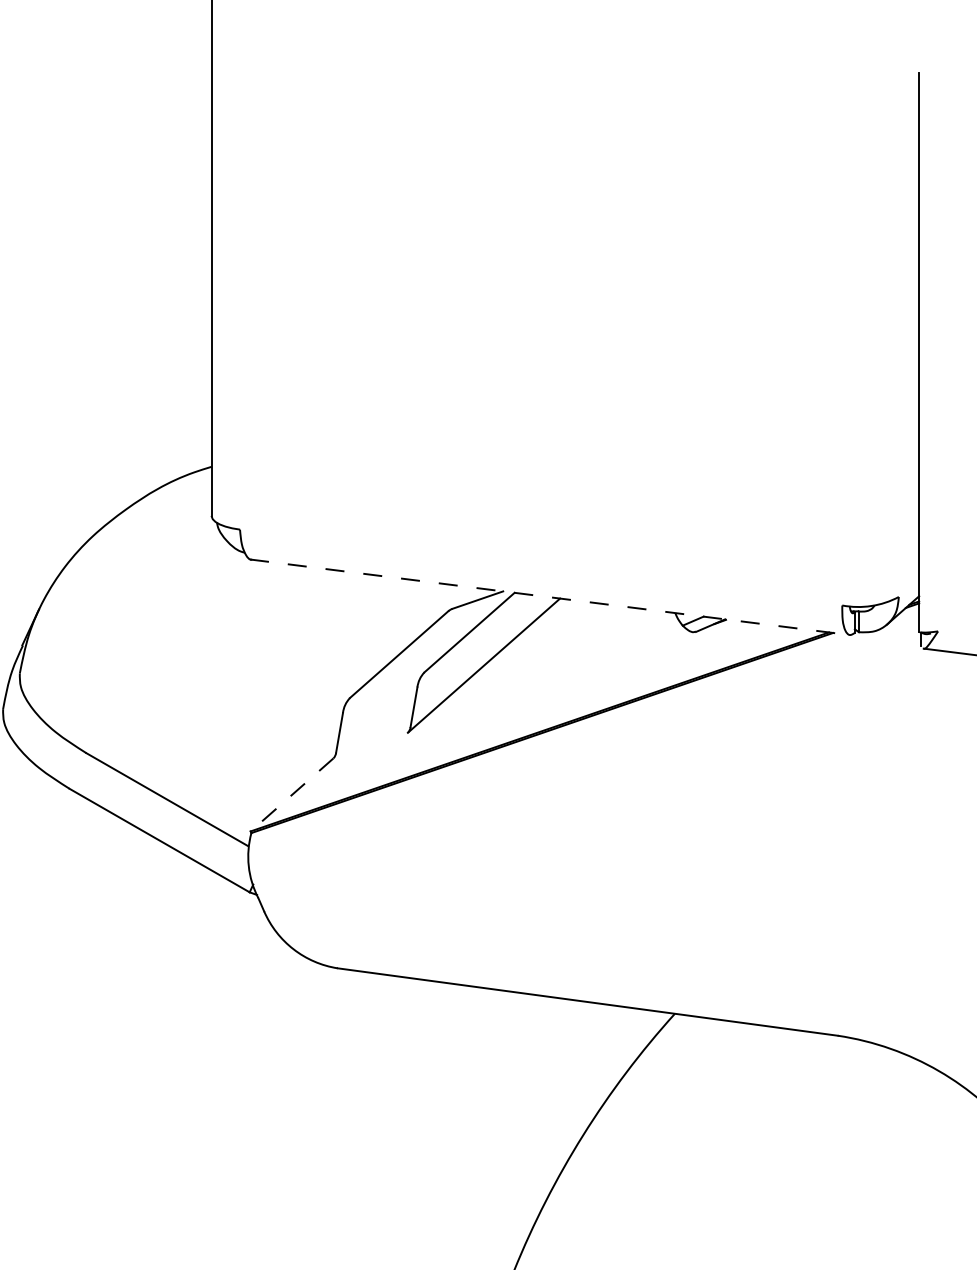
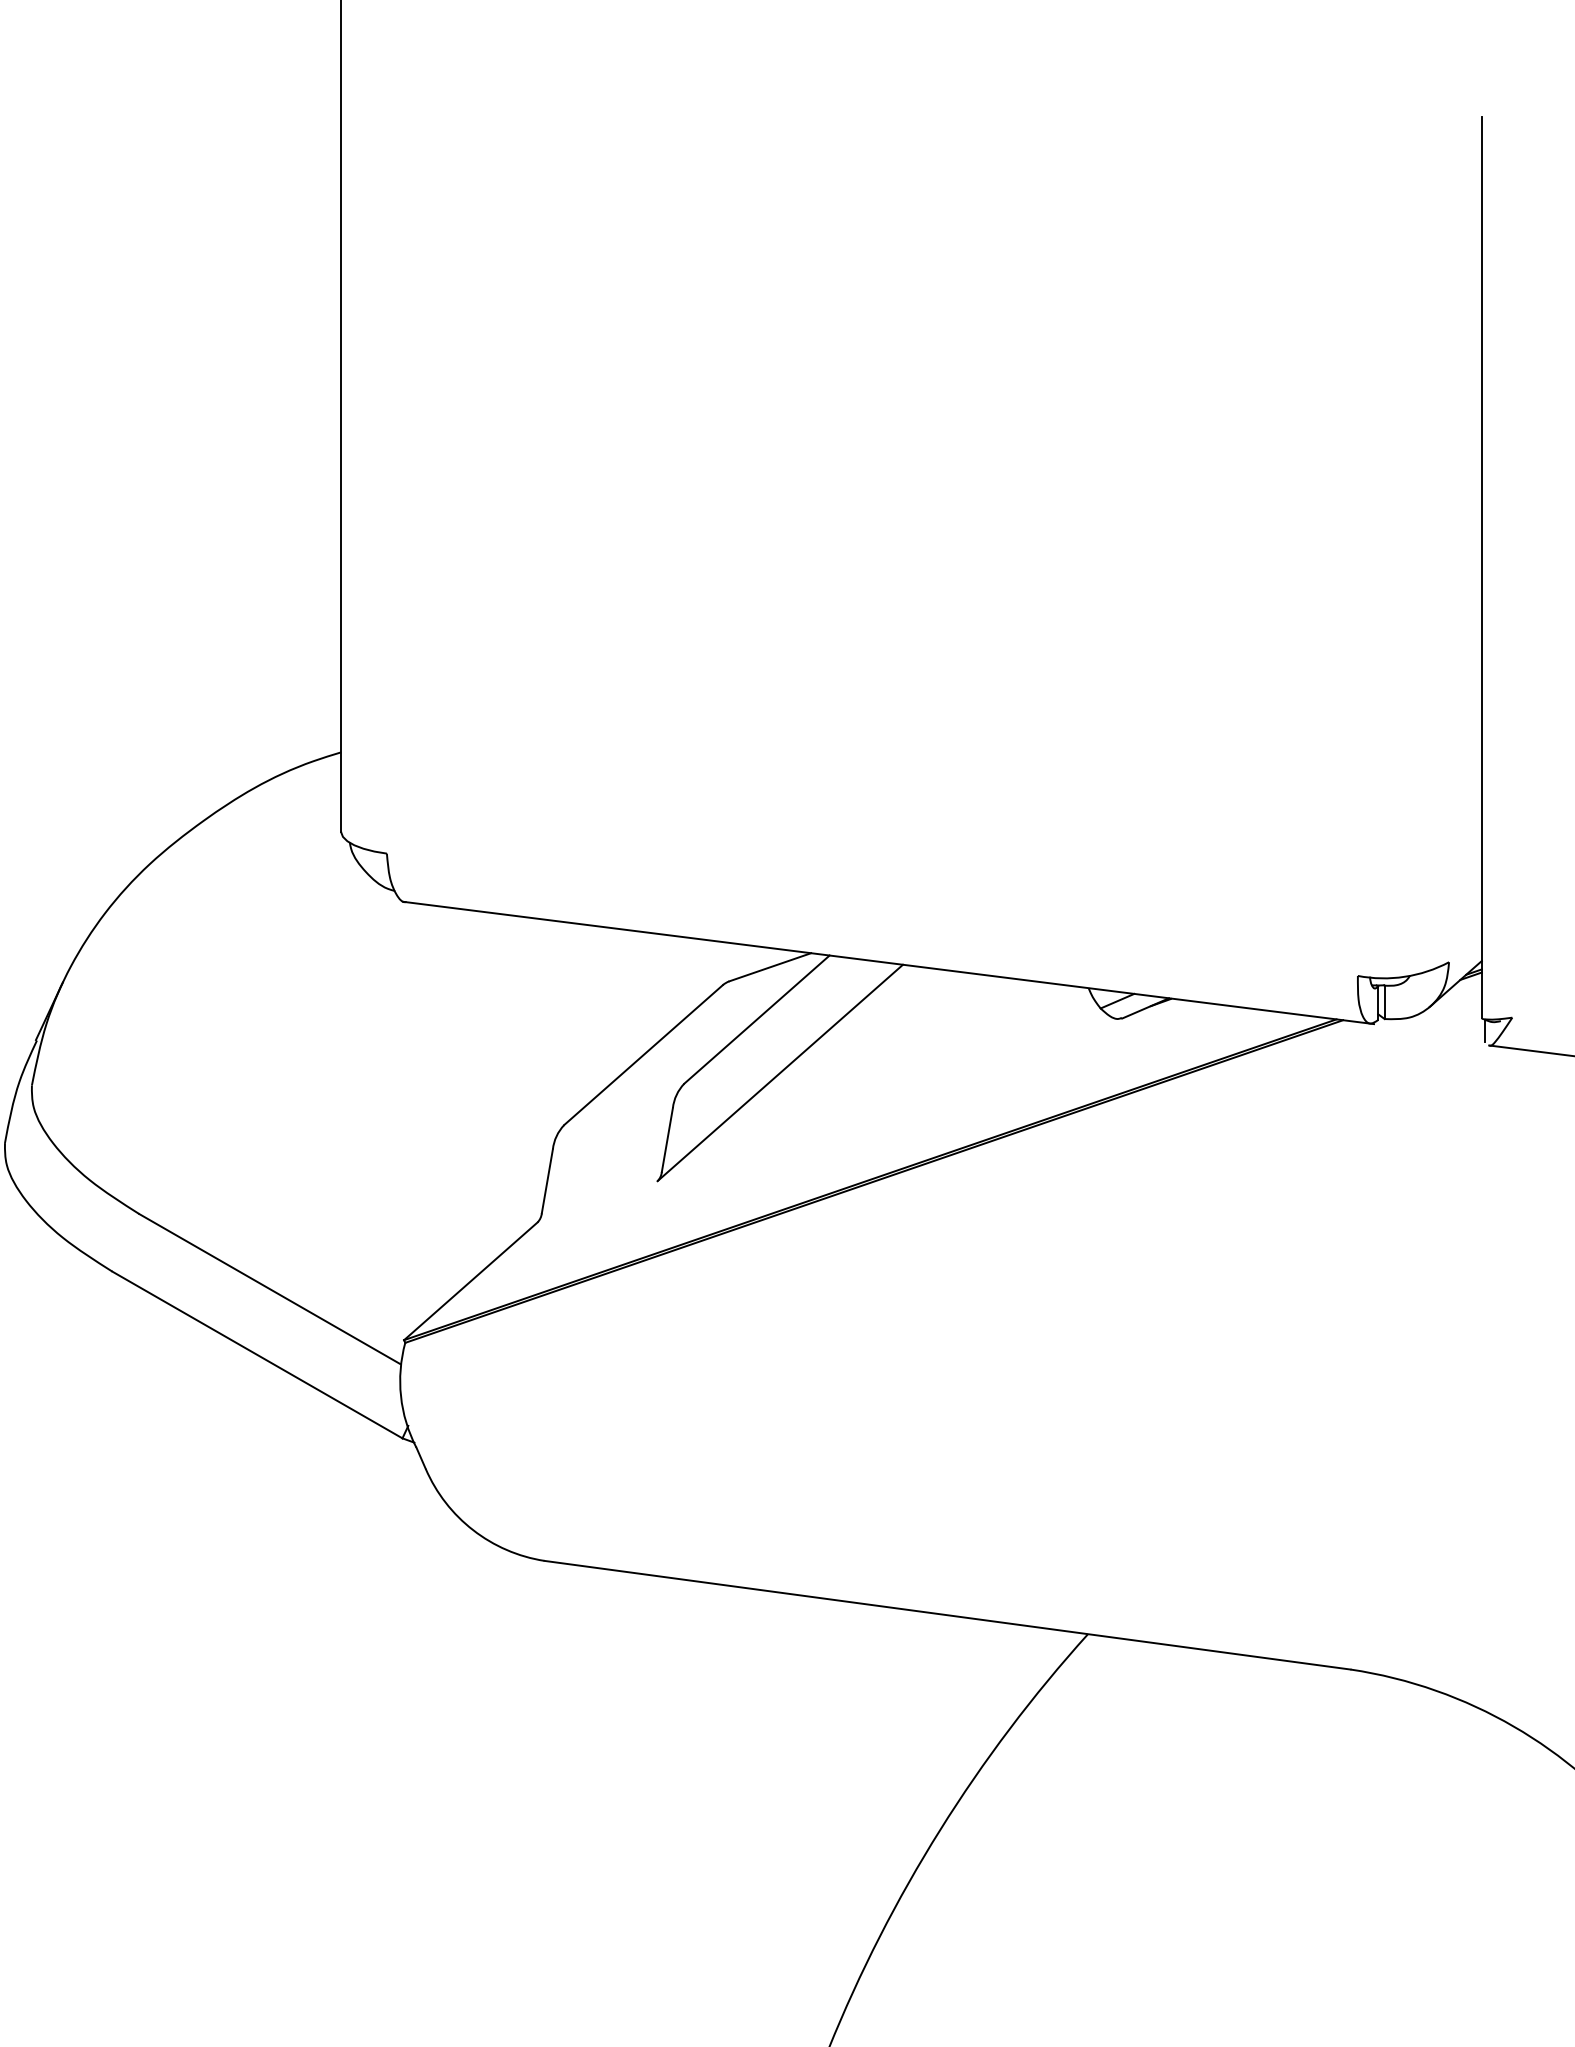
line: (551, 597) -> (889, 963), dashed -> solid
line: (291, 795) -> (469, 1282), dashed -> solid

